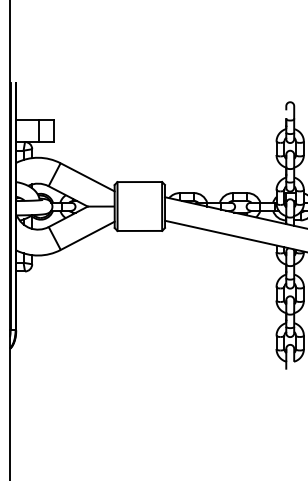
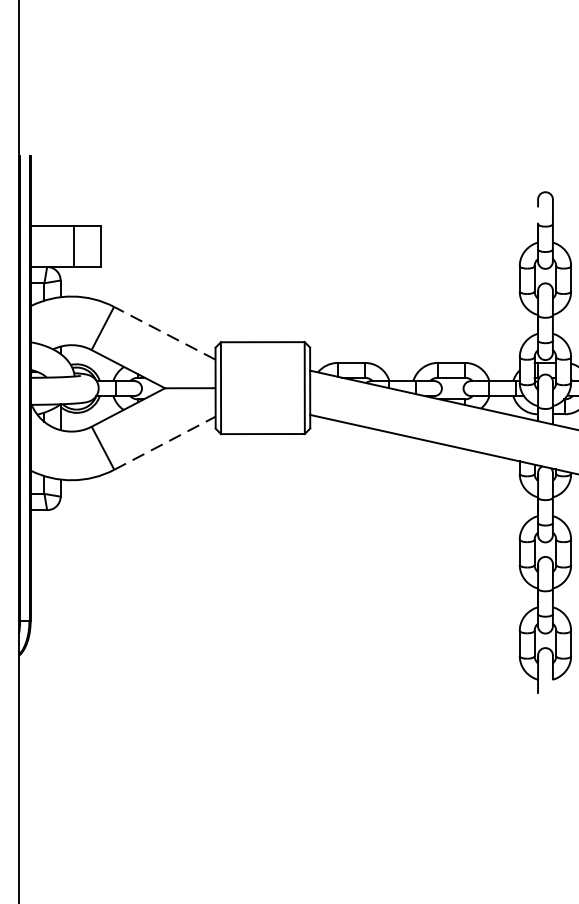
line: (87, 177) -> (164, 333), solid -> dashed
line: (88, 235) -> (166, 442), solid -> dashed

